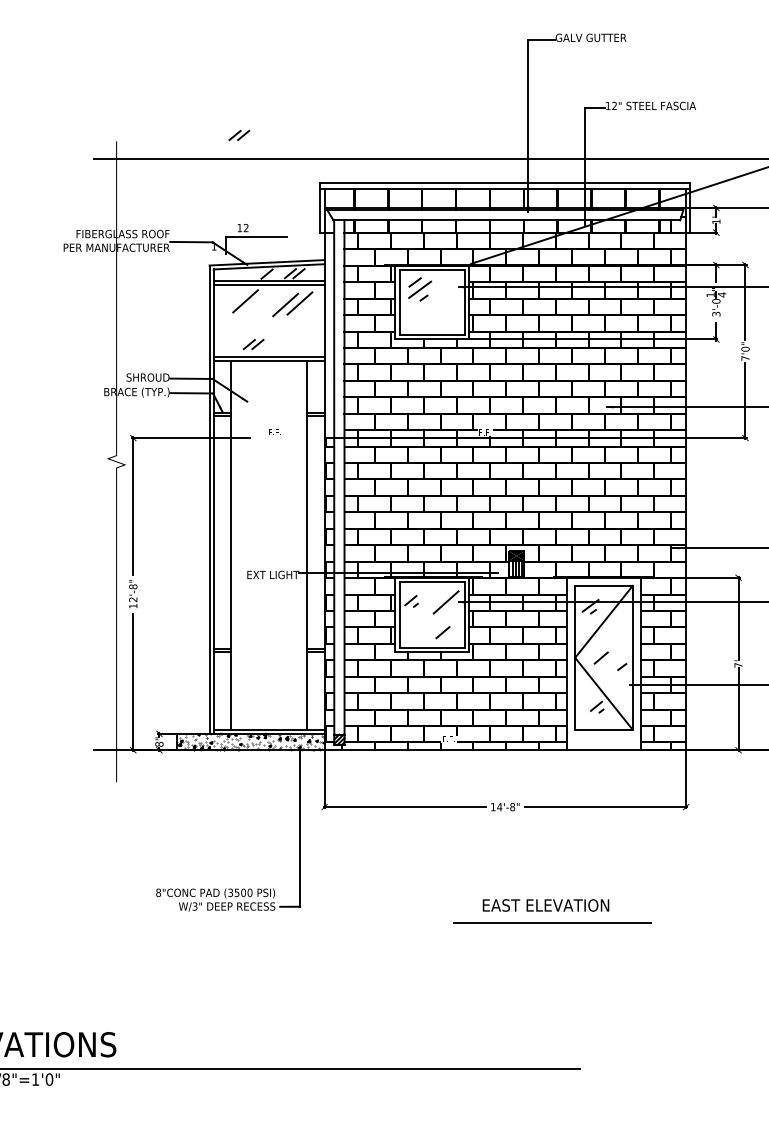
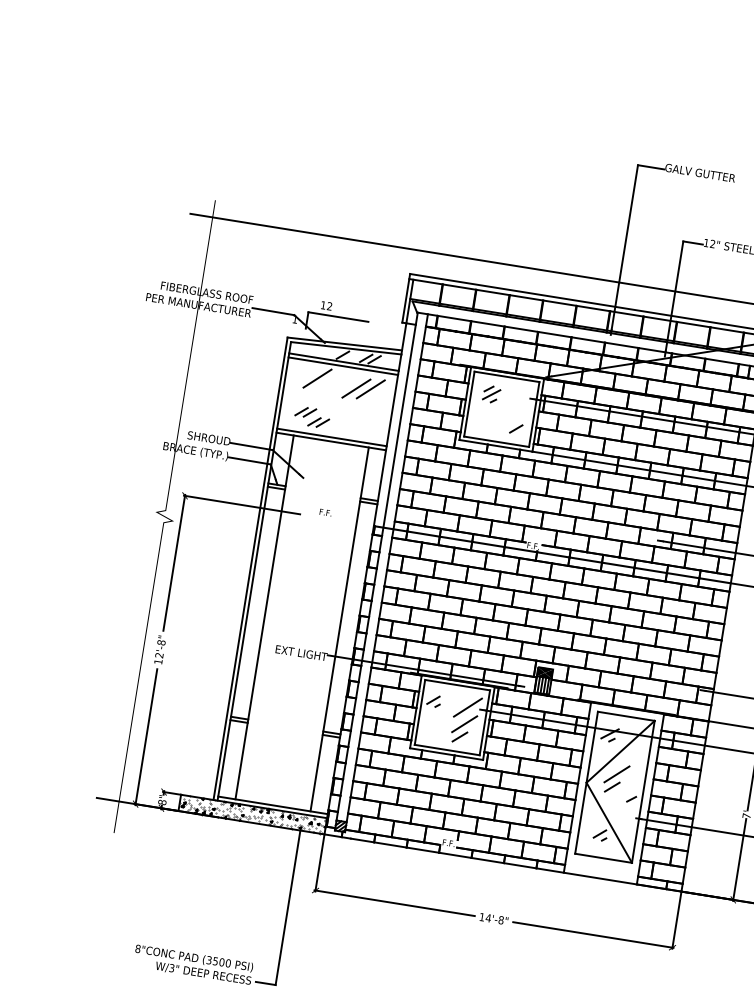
part: (239, 135) -> (305, 412), moved
part: (419, 289) -> (491, 394), size x0.71
line: (449, 319) -> (515, 428), added
line: (445, 619) -> (464, 724), added
line: (603, 644) -> (616, 774), added

